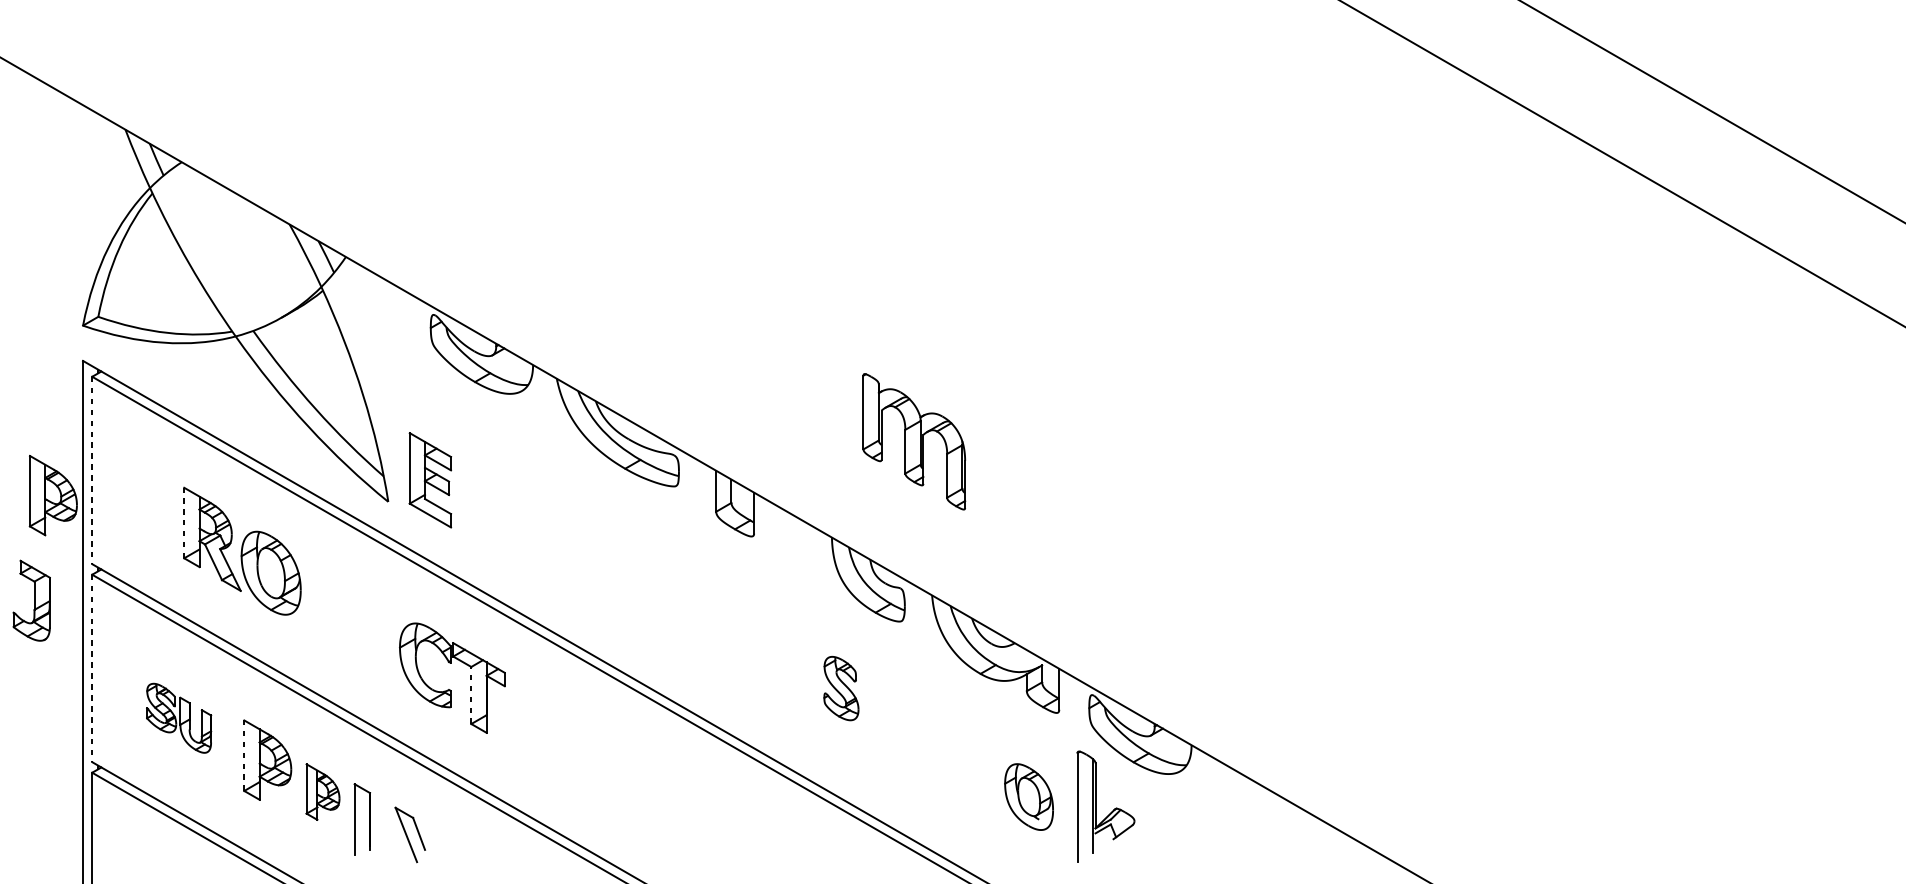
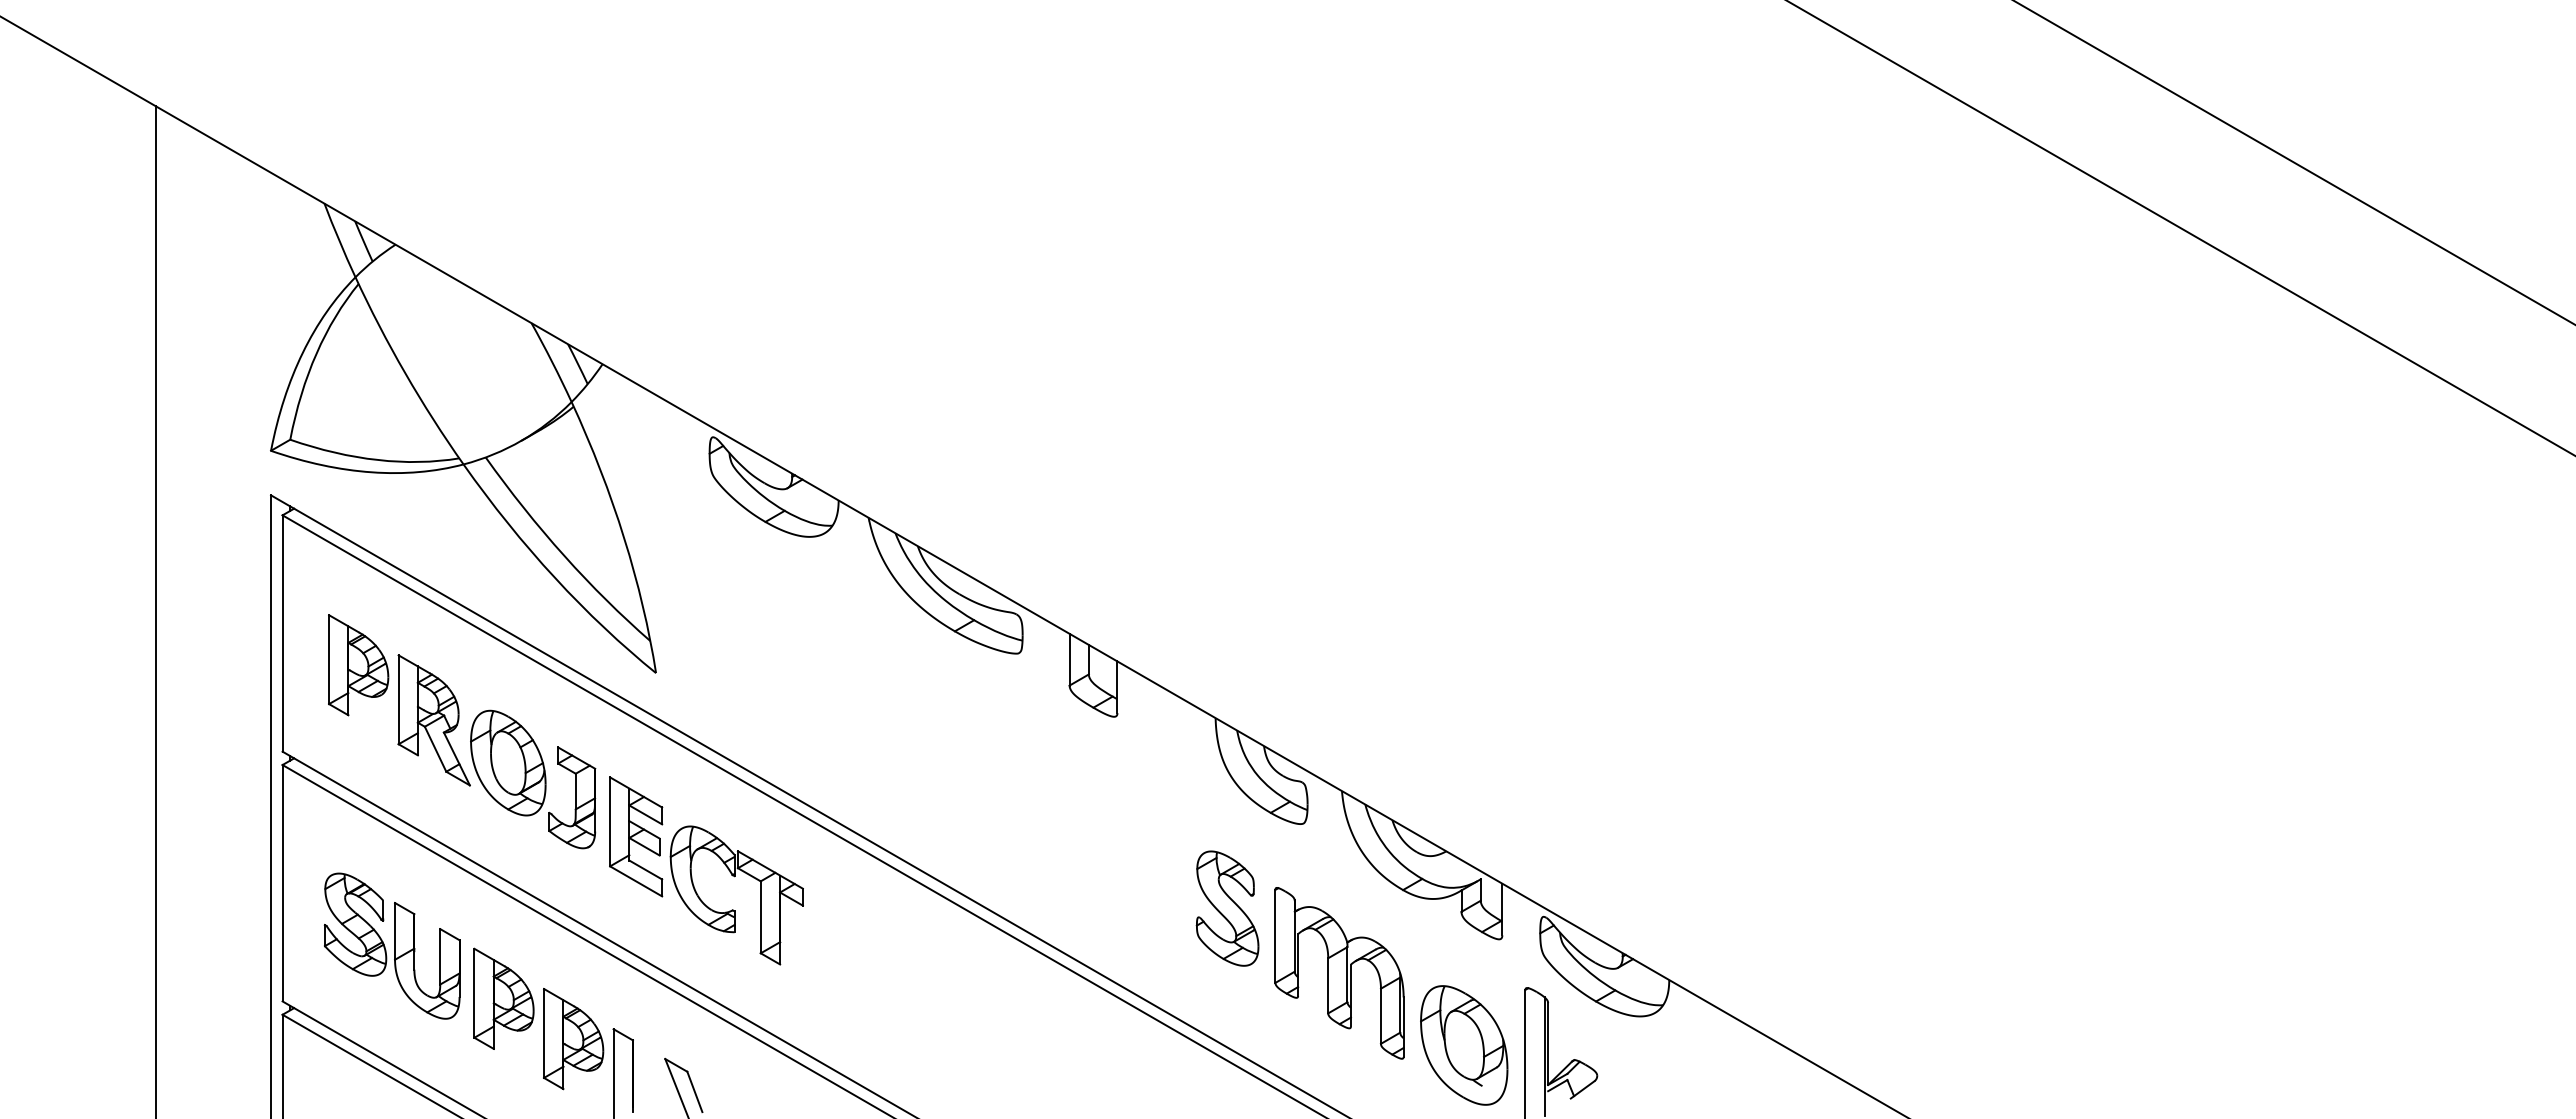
part: (914, 441) -> (1339, 973), moved
line: (92, 471) -> (282, 634), dashed -> solid
part: (430, 479) -> (636, 836), moved
part: (53, 495) -> (358, 665), moved
line: (184, 522) -> (398, 699), dashed -> solid
part: (31, 600) -> (572, 797), moved
line: (92, 668) -> (282, 883), dashed -> solid
part: (841, 688) -> (1227, 908), size x1.43
line: (471, 695) -> (760, 917), dashed -> solid
part: (178, 717) -> (391, 945), size x1.67
line: (244, 755) -> (474, 992), dashed -> solid
part: (322, 792) -> (573, 1039), size x1.43
part: (1029, 797) -> (1464, 1045), size x1.43

